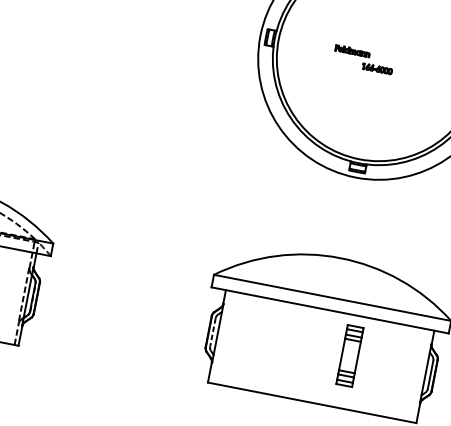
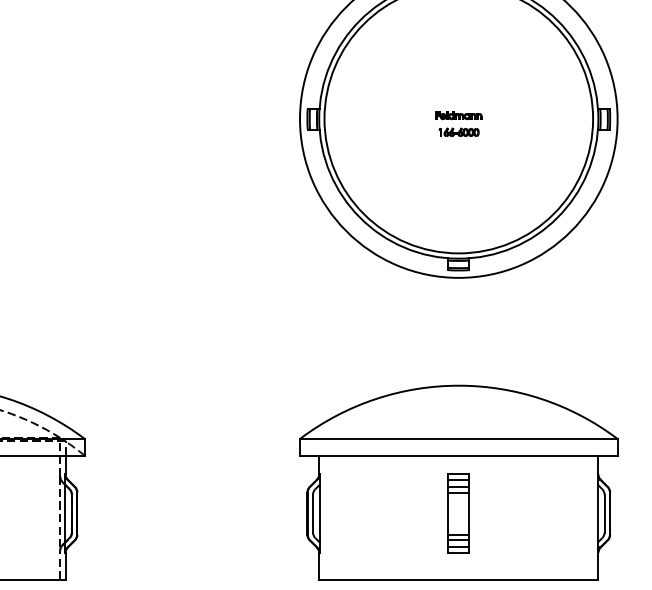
part: (352, 51) -> (458, 115), moved
line: (213, 332) -> (313, 513), dashed -> solid
part: (349, 355) -> (458, 513), moved

